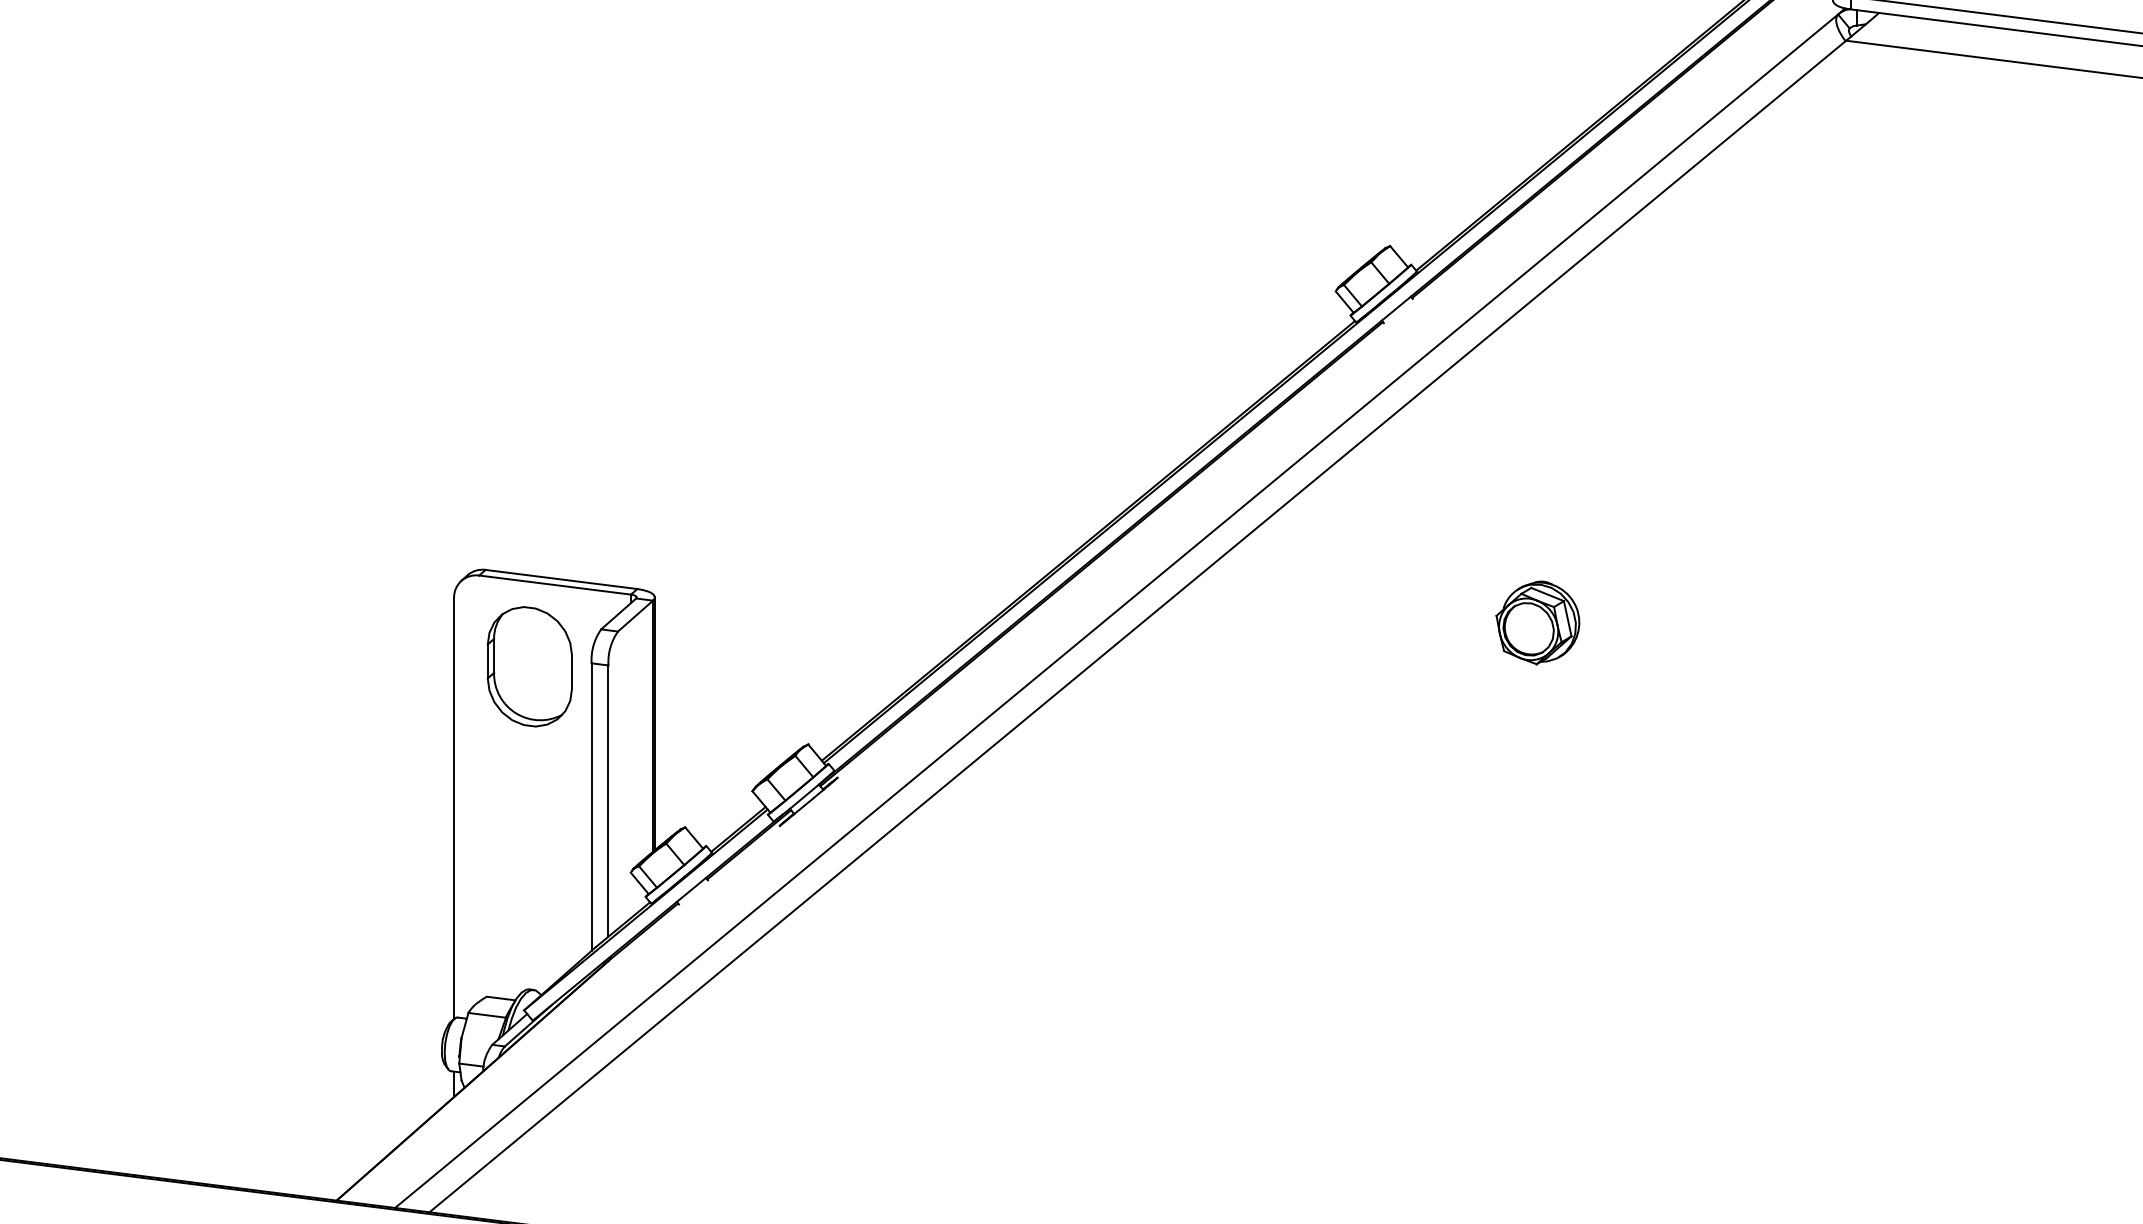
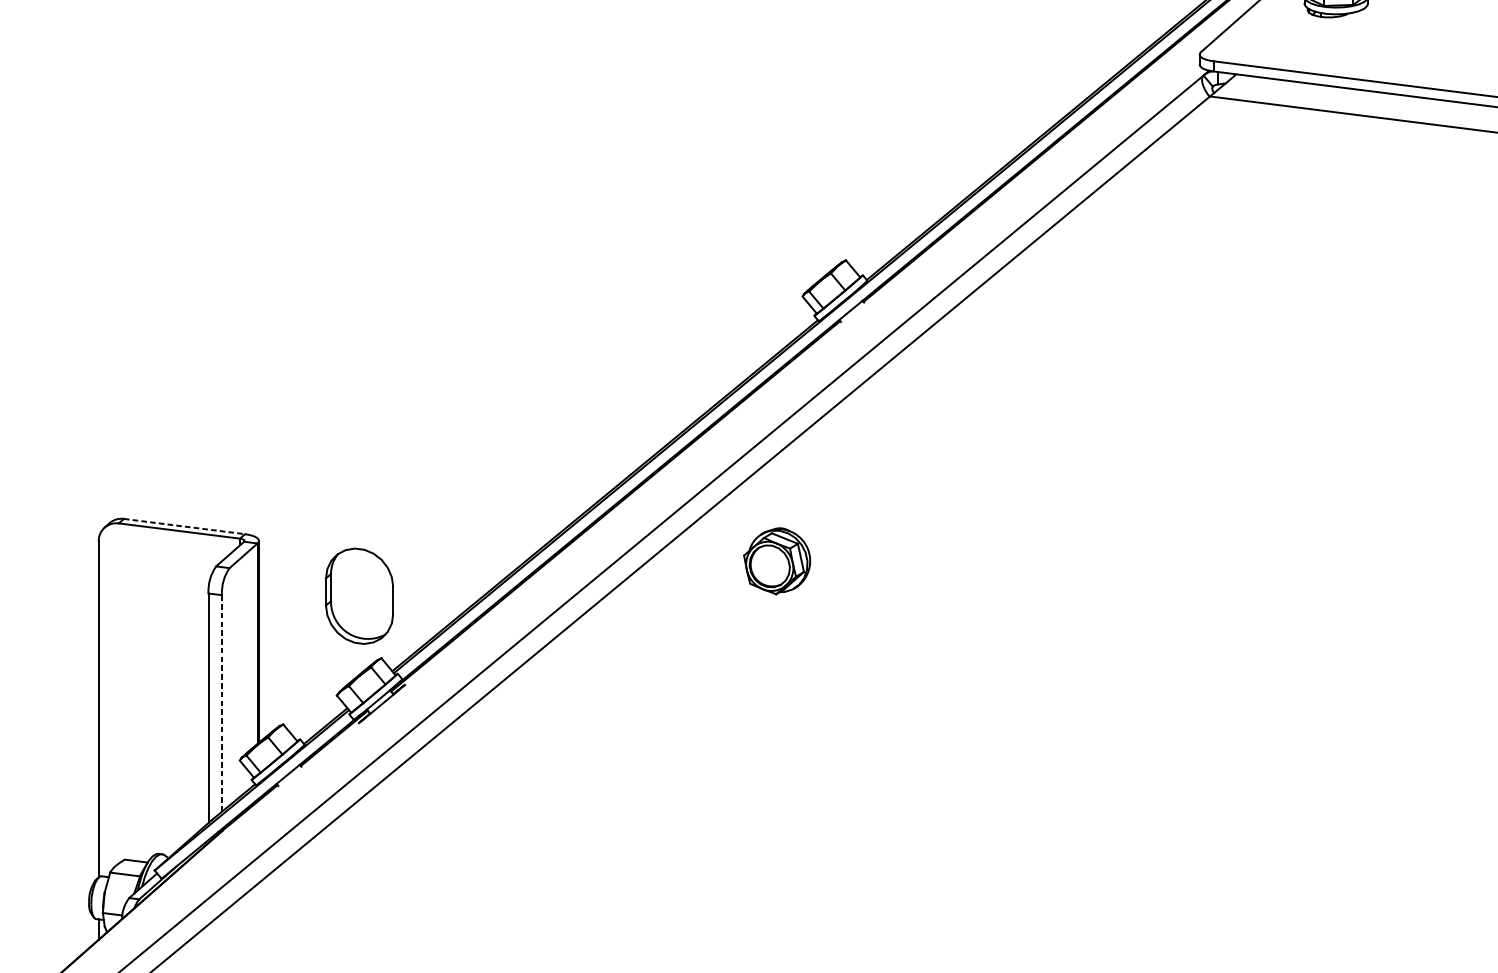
line: (562, 579) -> (185, 526), solid -> dashed
part: (1537, 622) -> (776, 560), moved
part: (529, 666) -> (359, 596), moved
line: (608, 801) -> (222, 703), solid -> dashed

